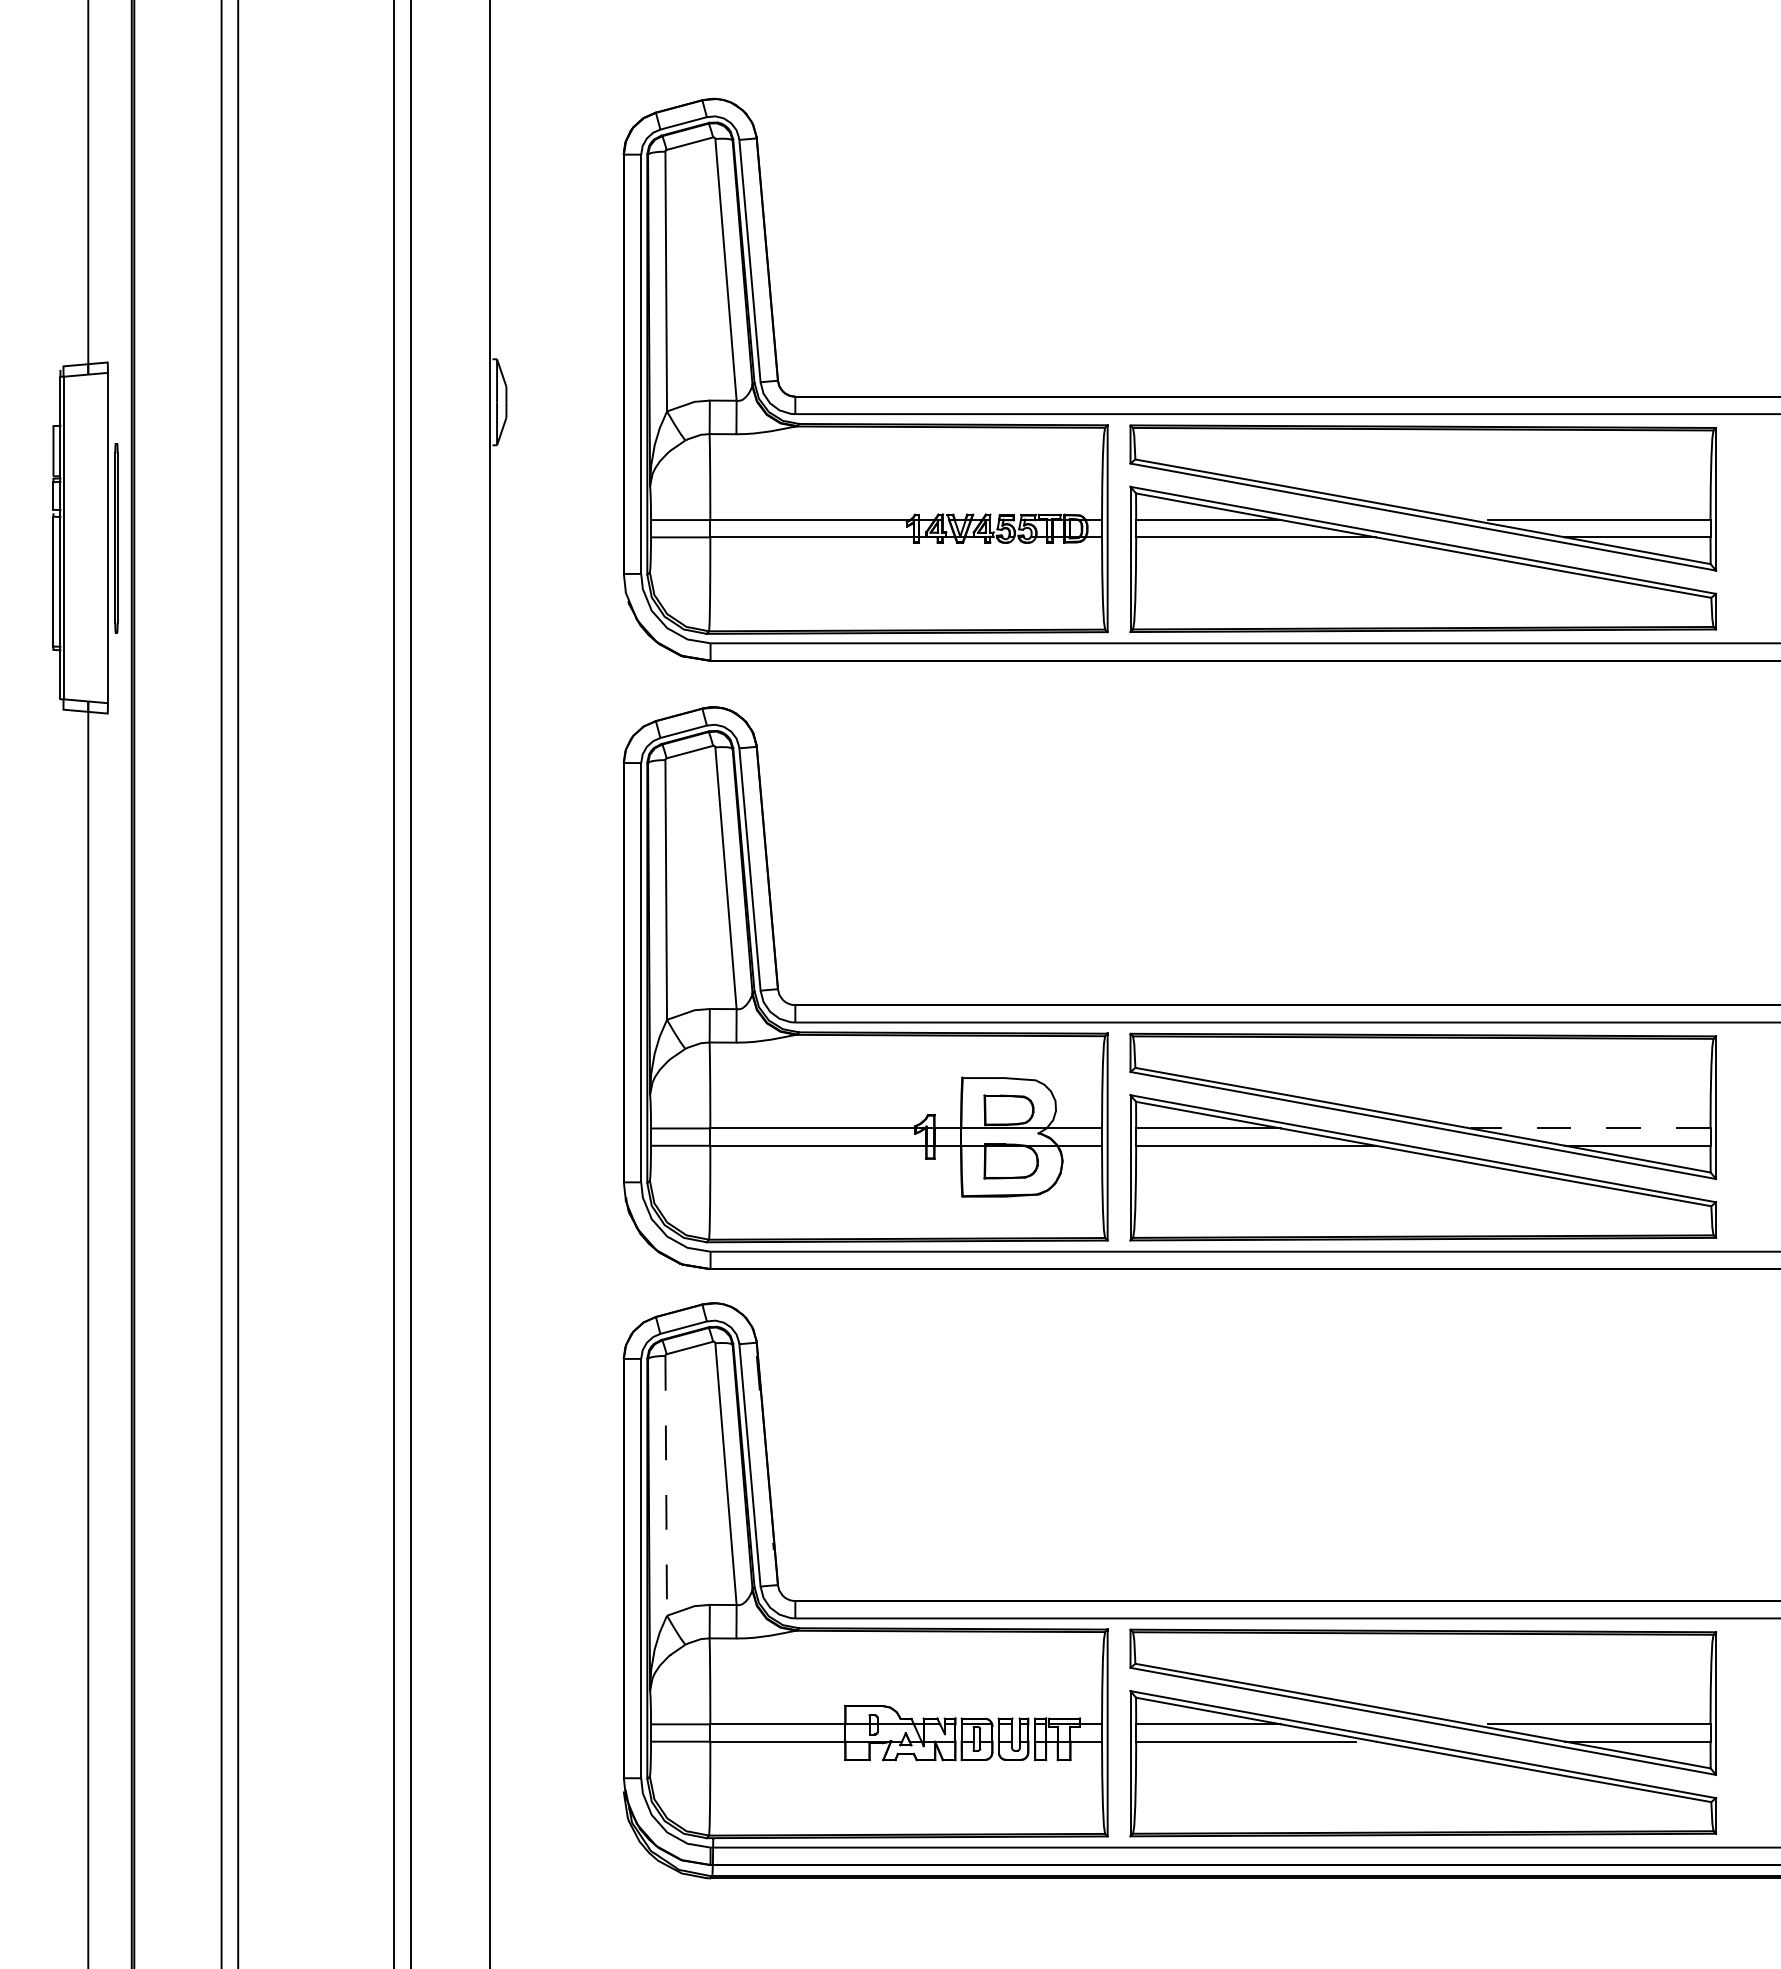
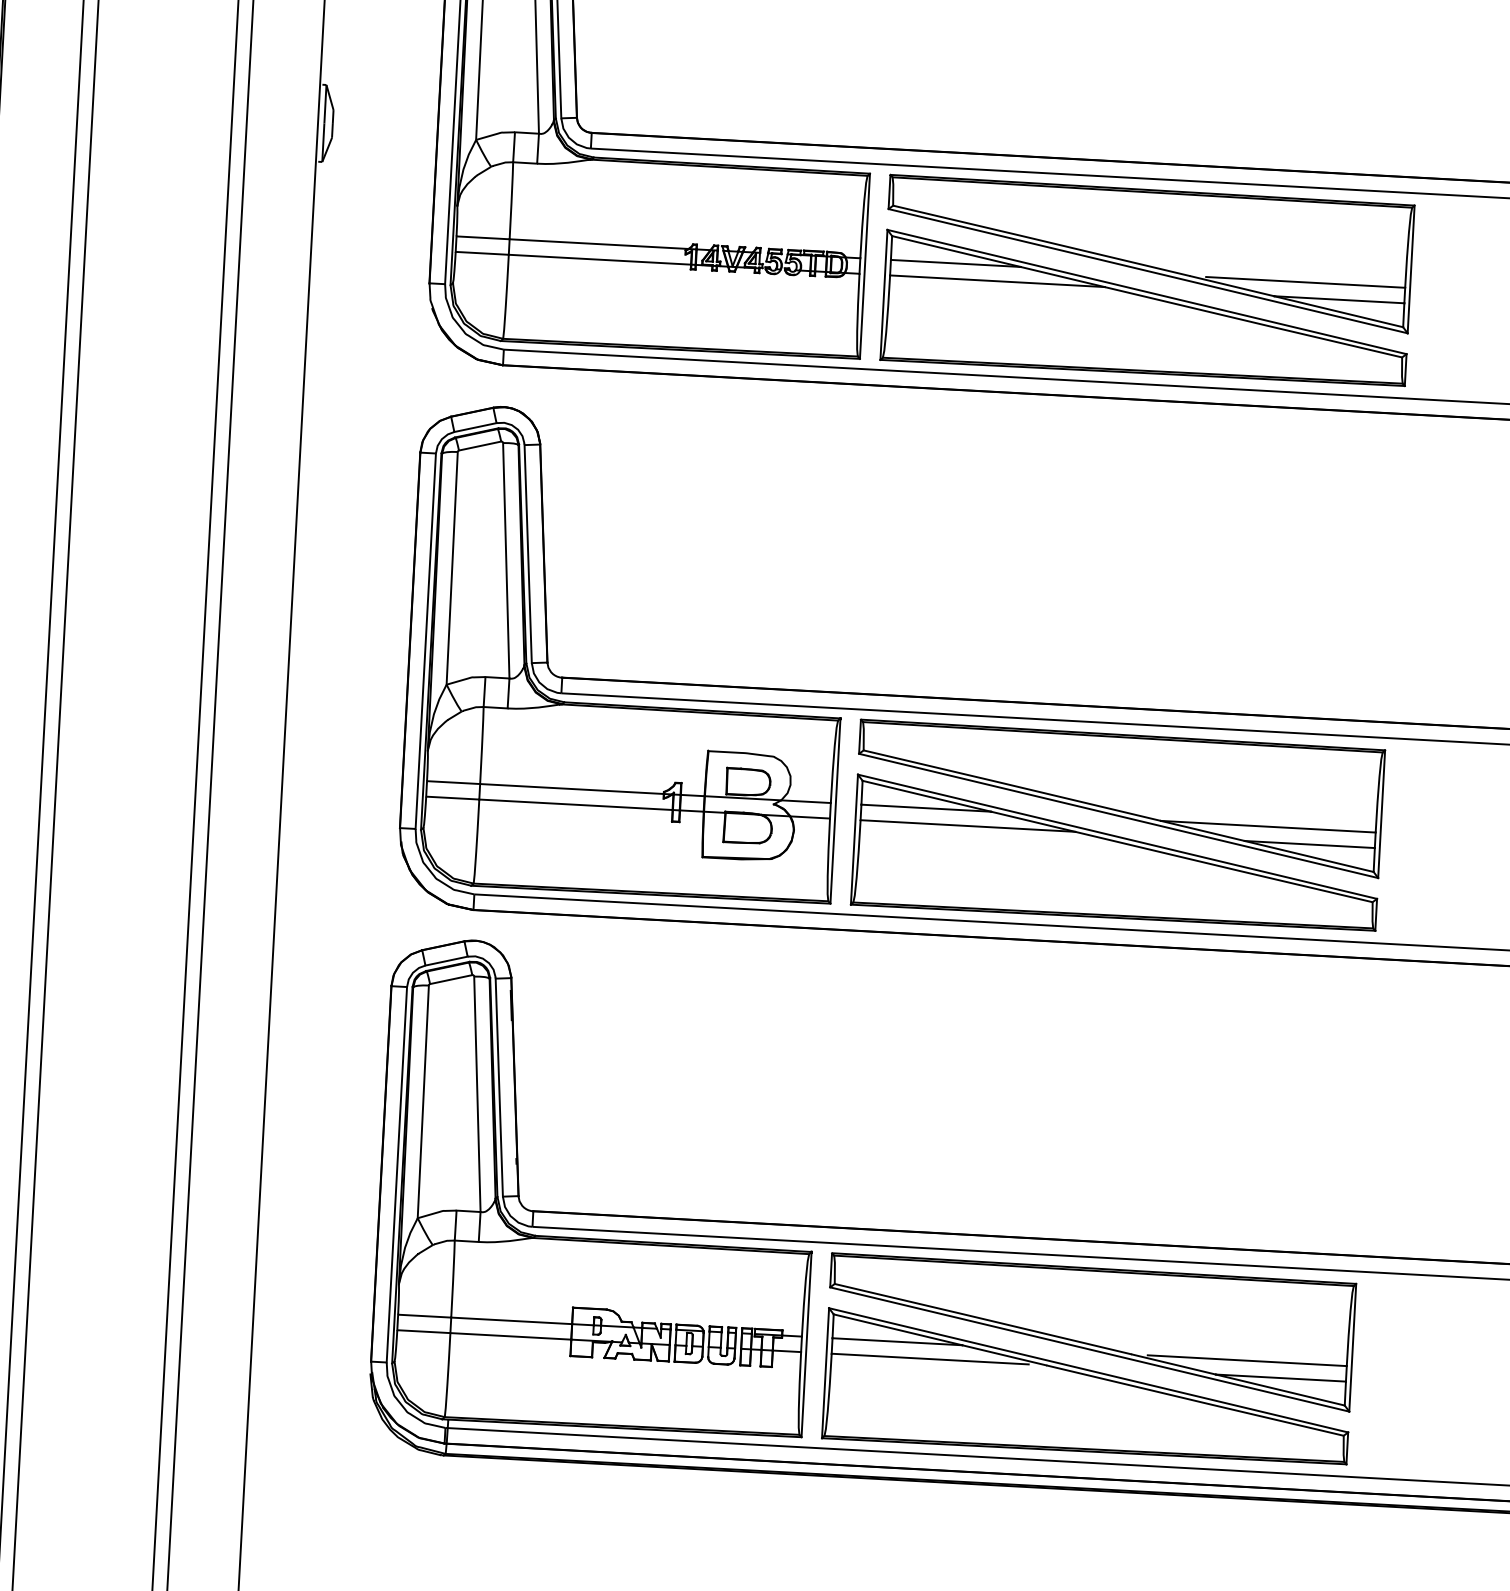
line: (1590, 1128) -> (1268, 826), dashed -> solid
line: (666, 1485) -> (423, 1101), dashed -> solid

